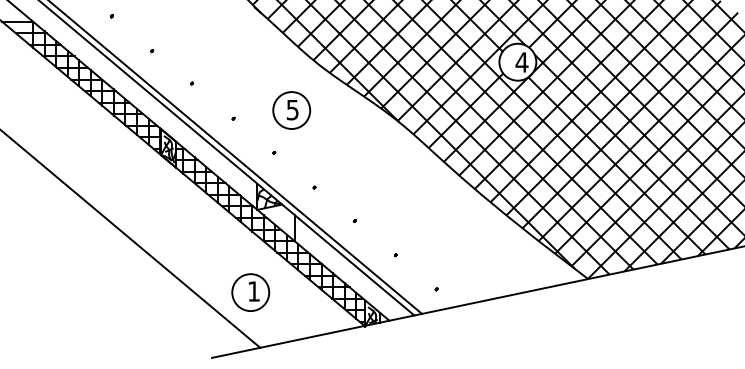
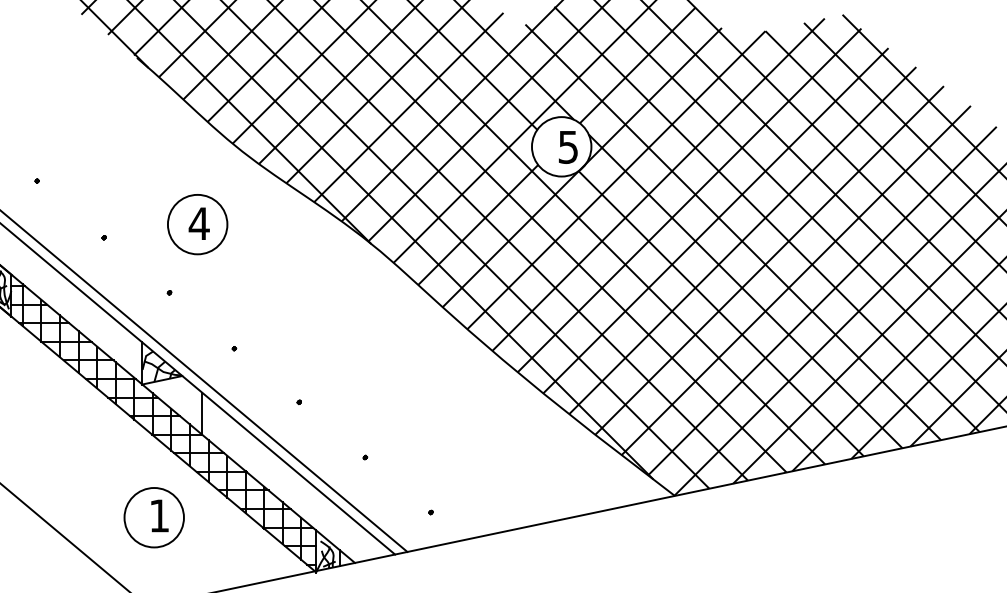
text: (521, 62) -> (567, 147), 4 -> 5
text: (292, 110) -> (198, 224), 5 -> 4
part: (250, 292) -> (153, 517), moved

